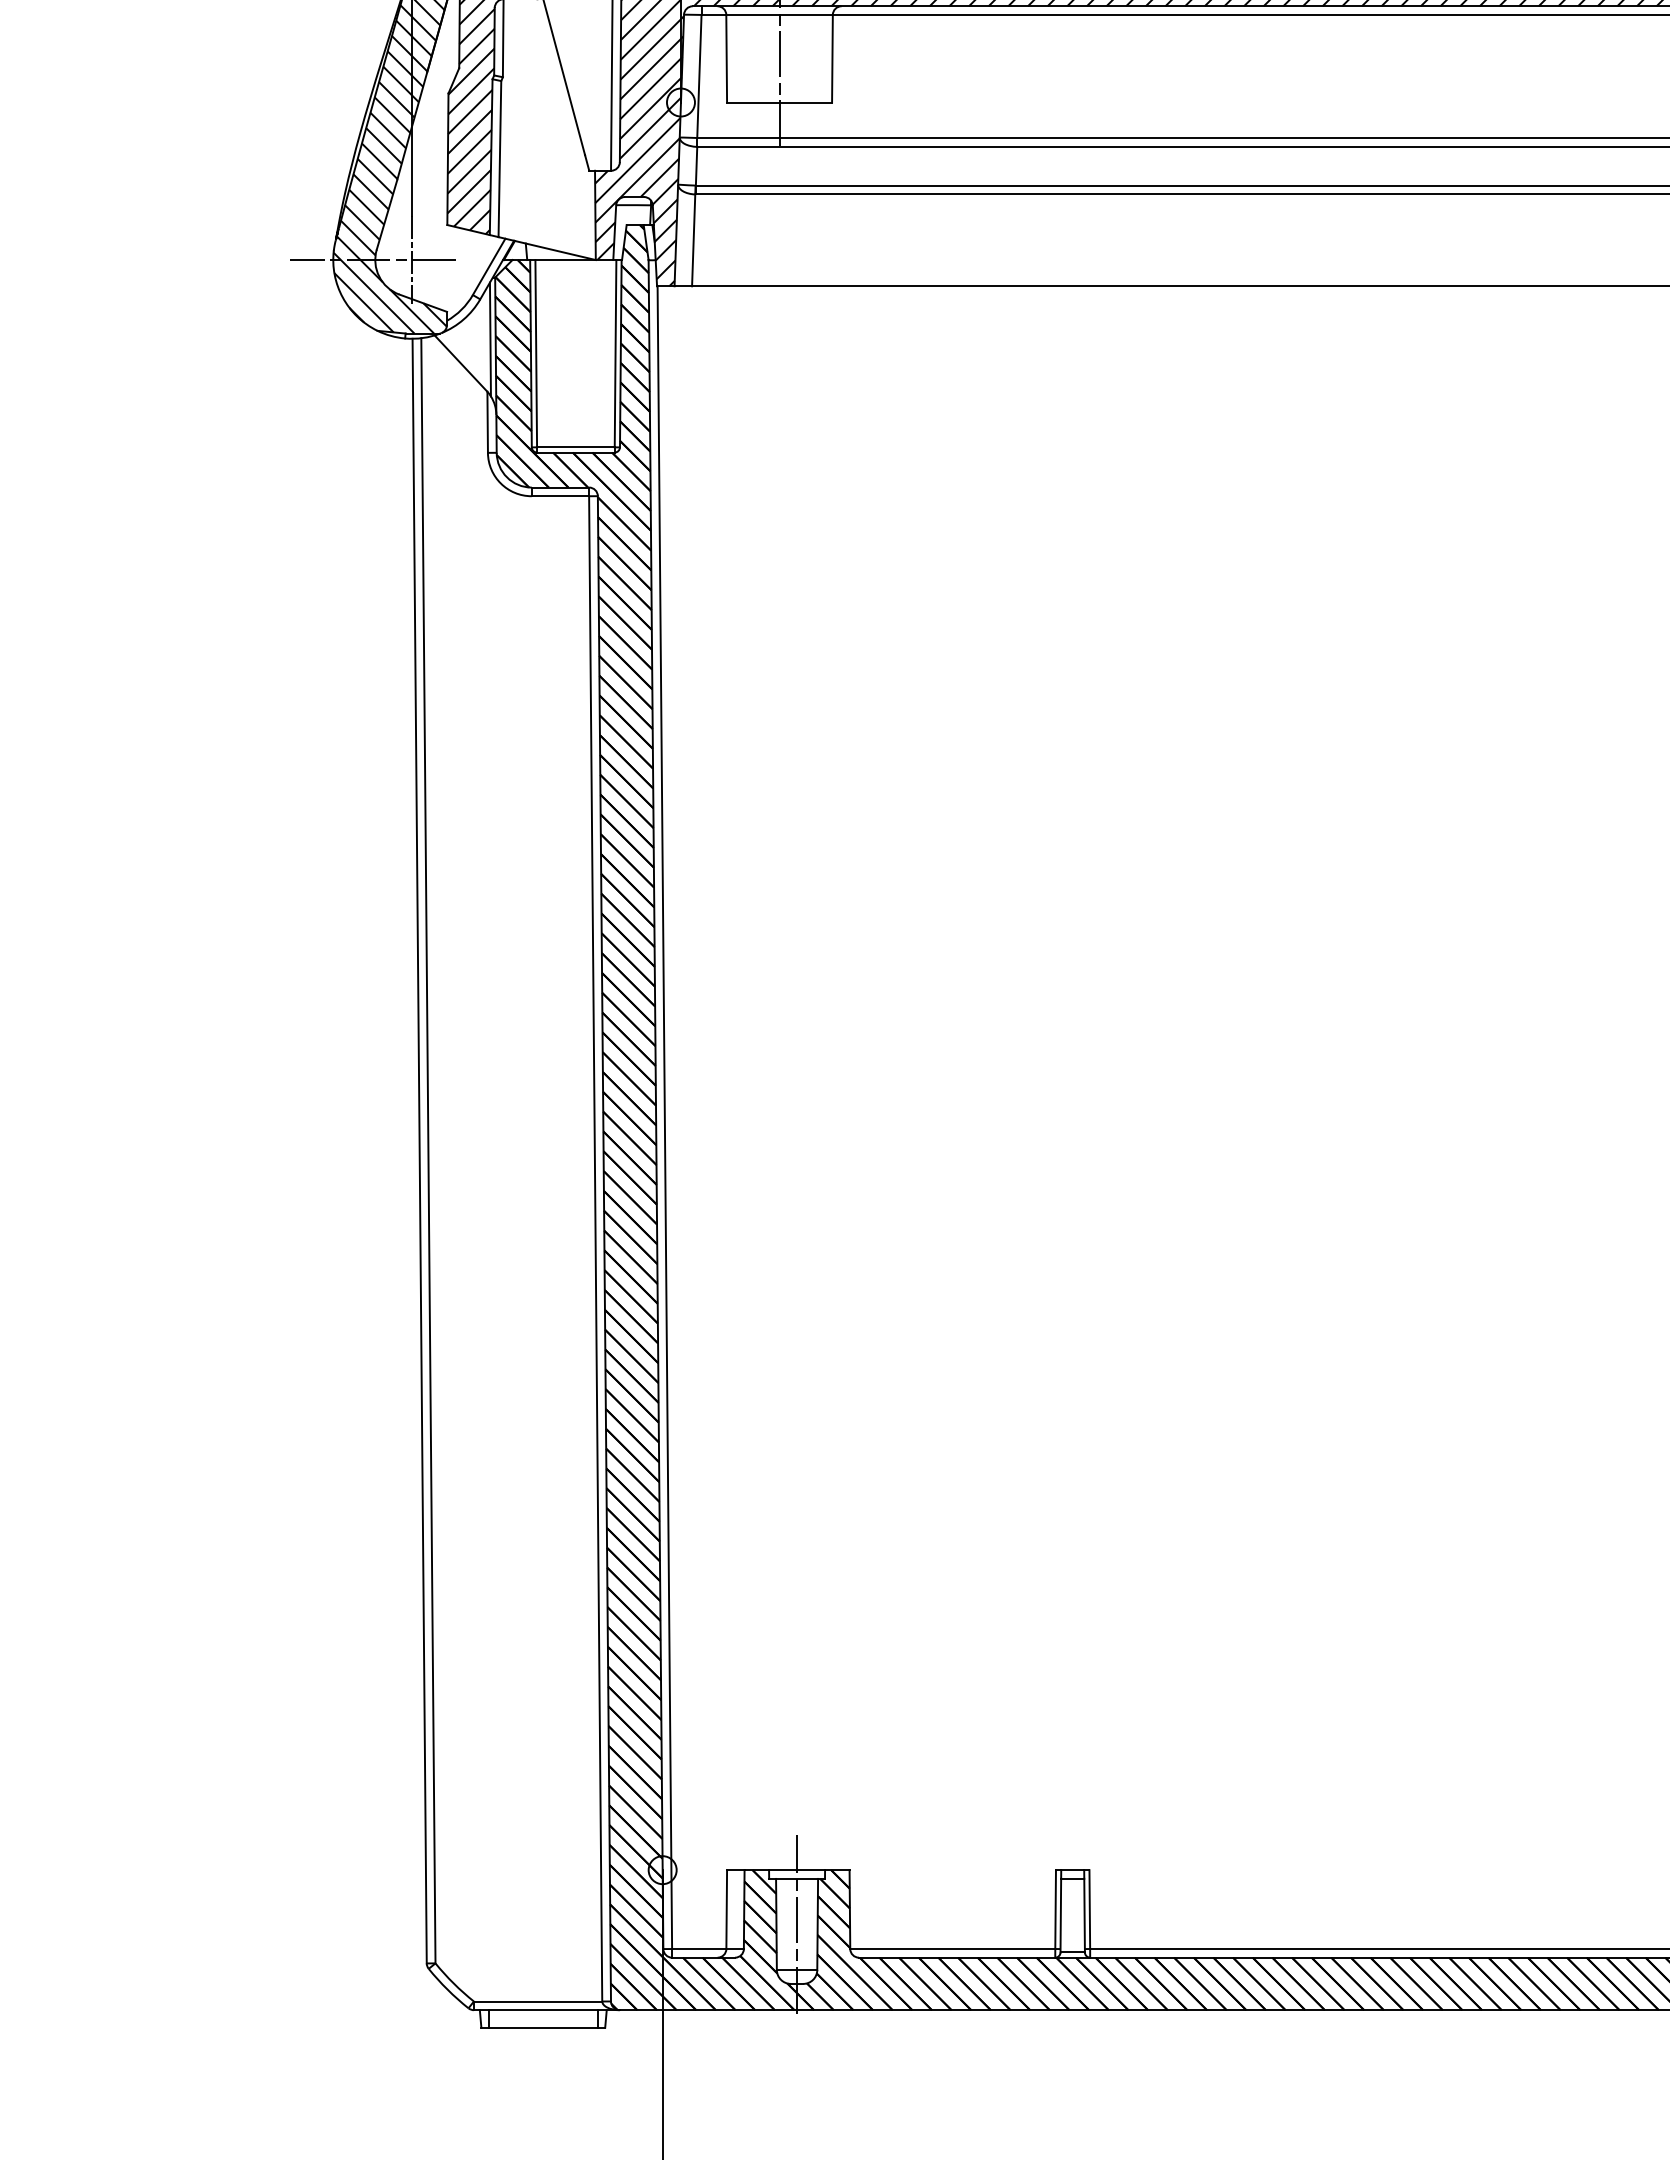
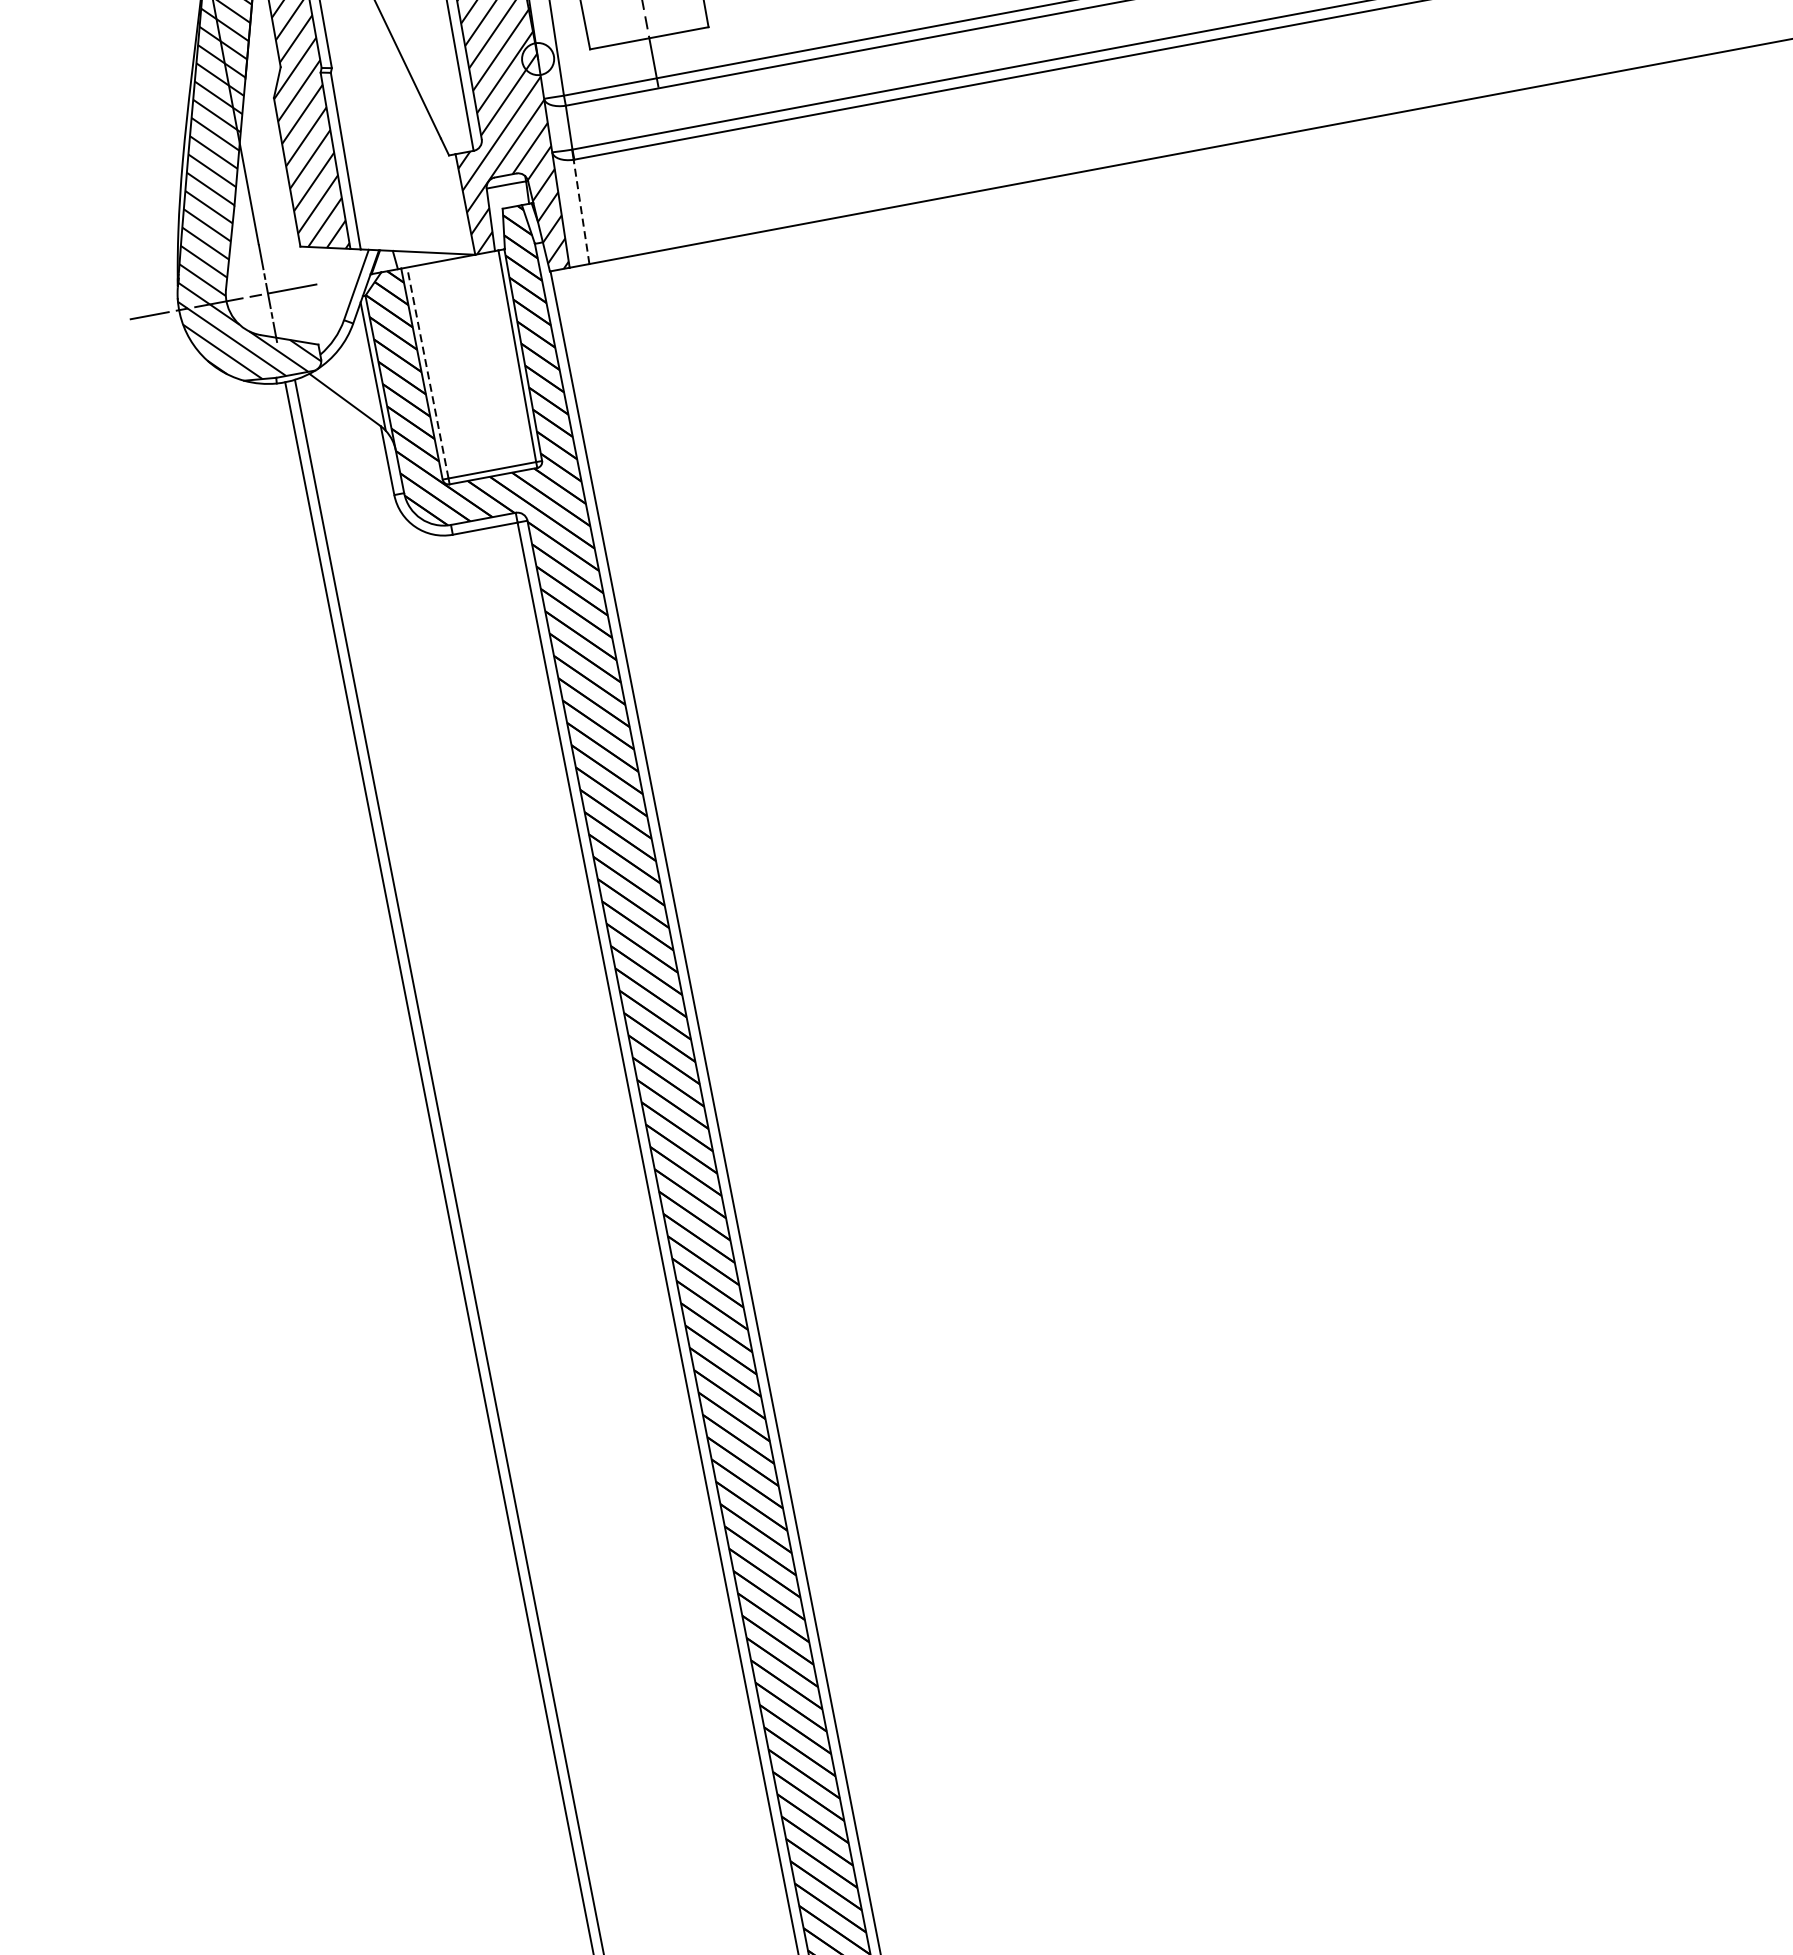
line: (693, 240) -> (581, 212), solid -> dashed
line: (536, 353) -> (428, 372), solid -> dashed

